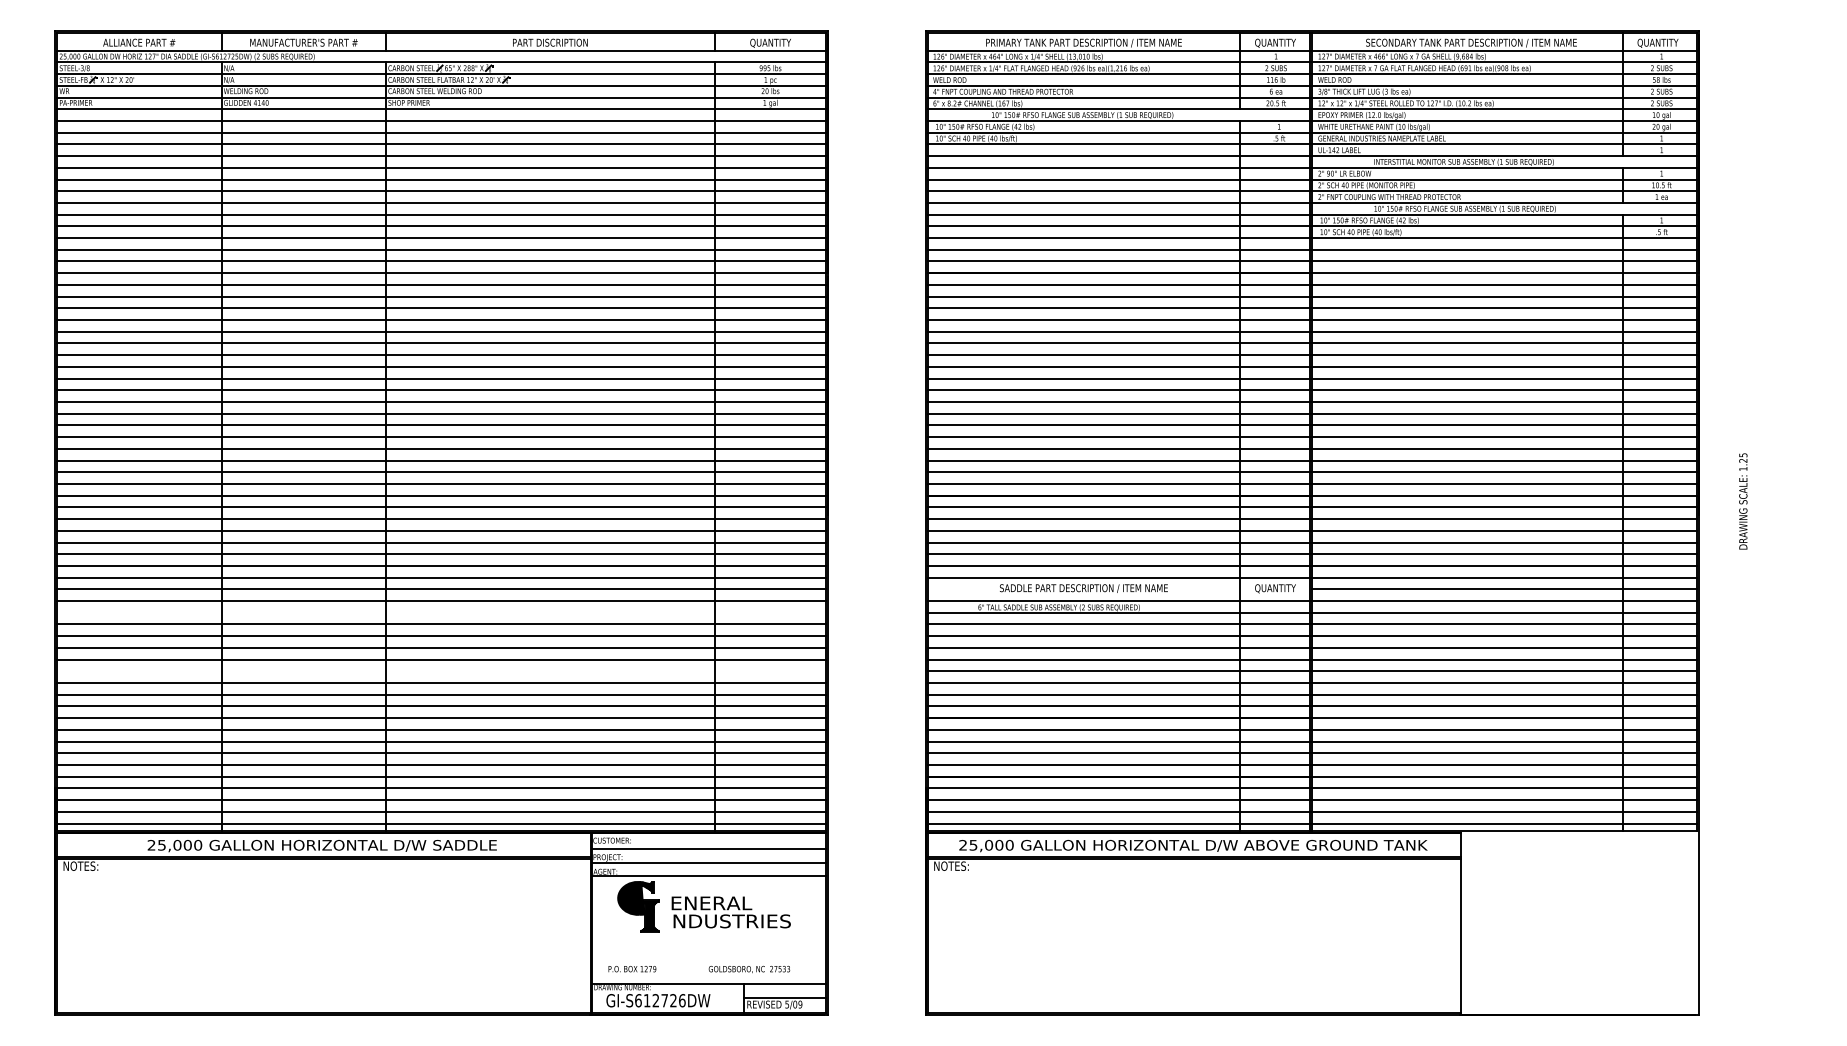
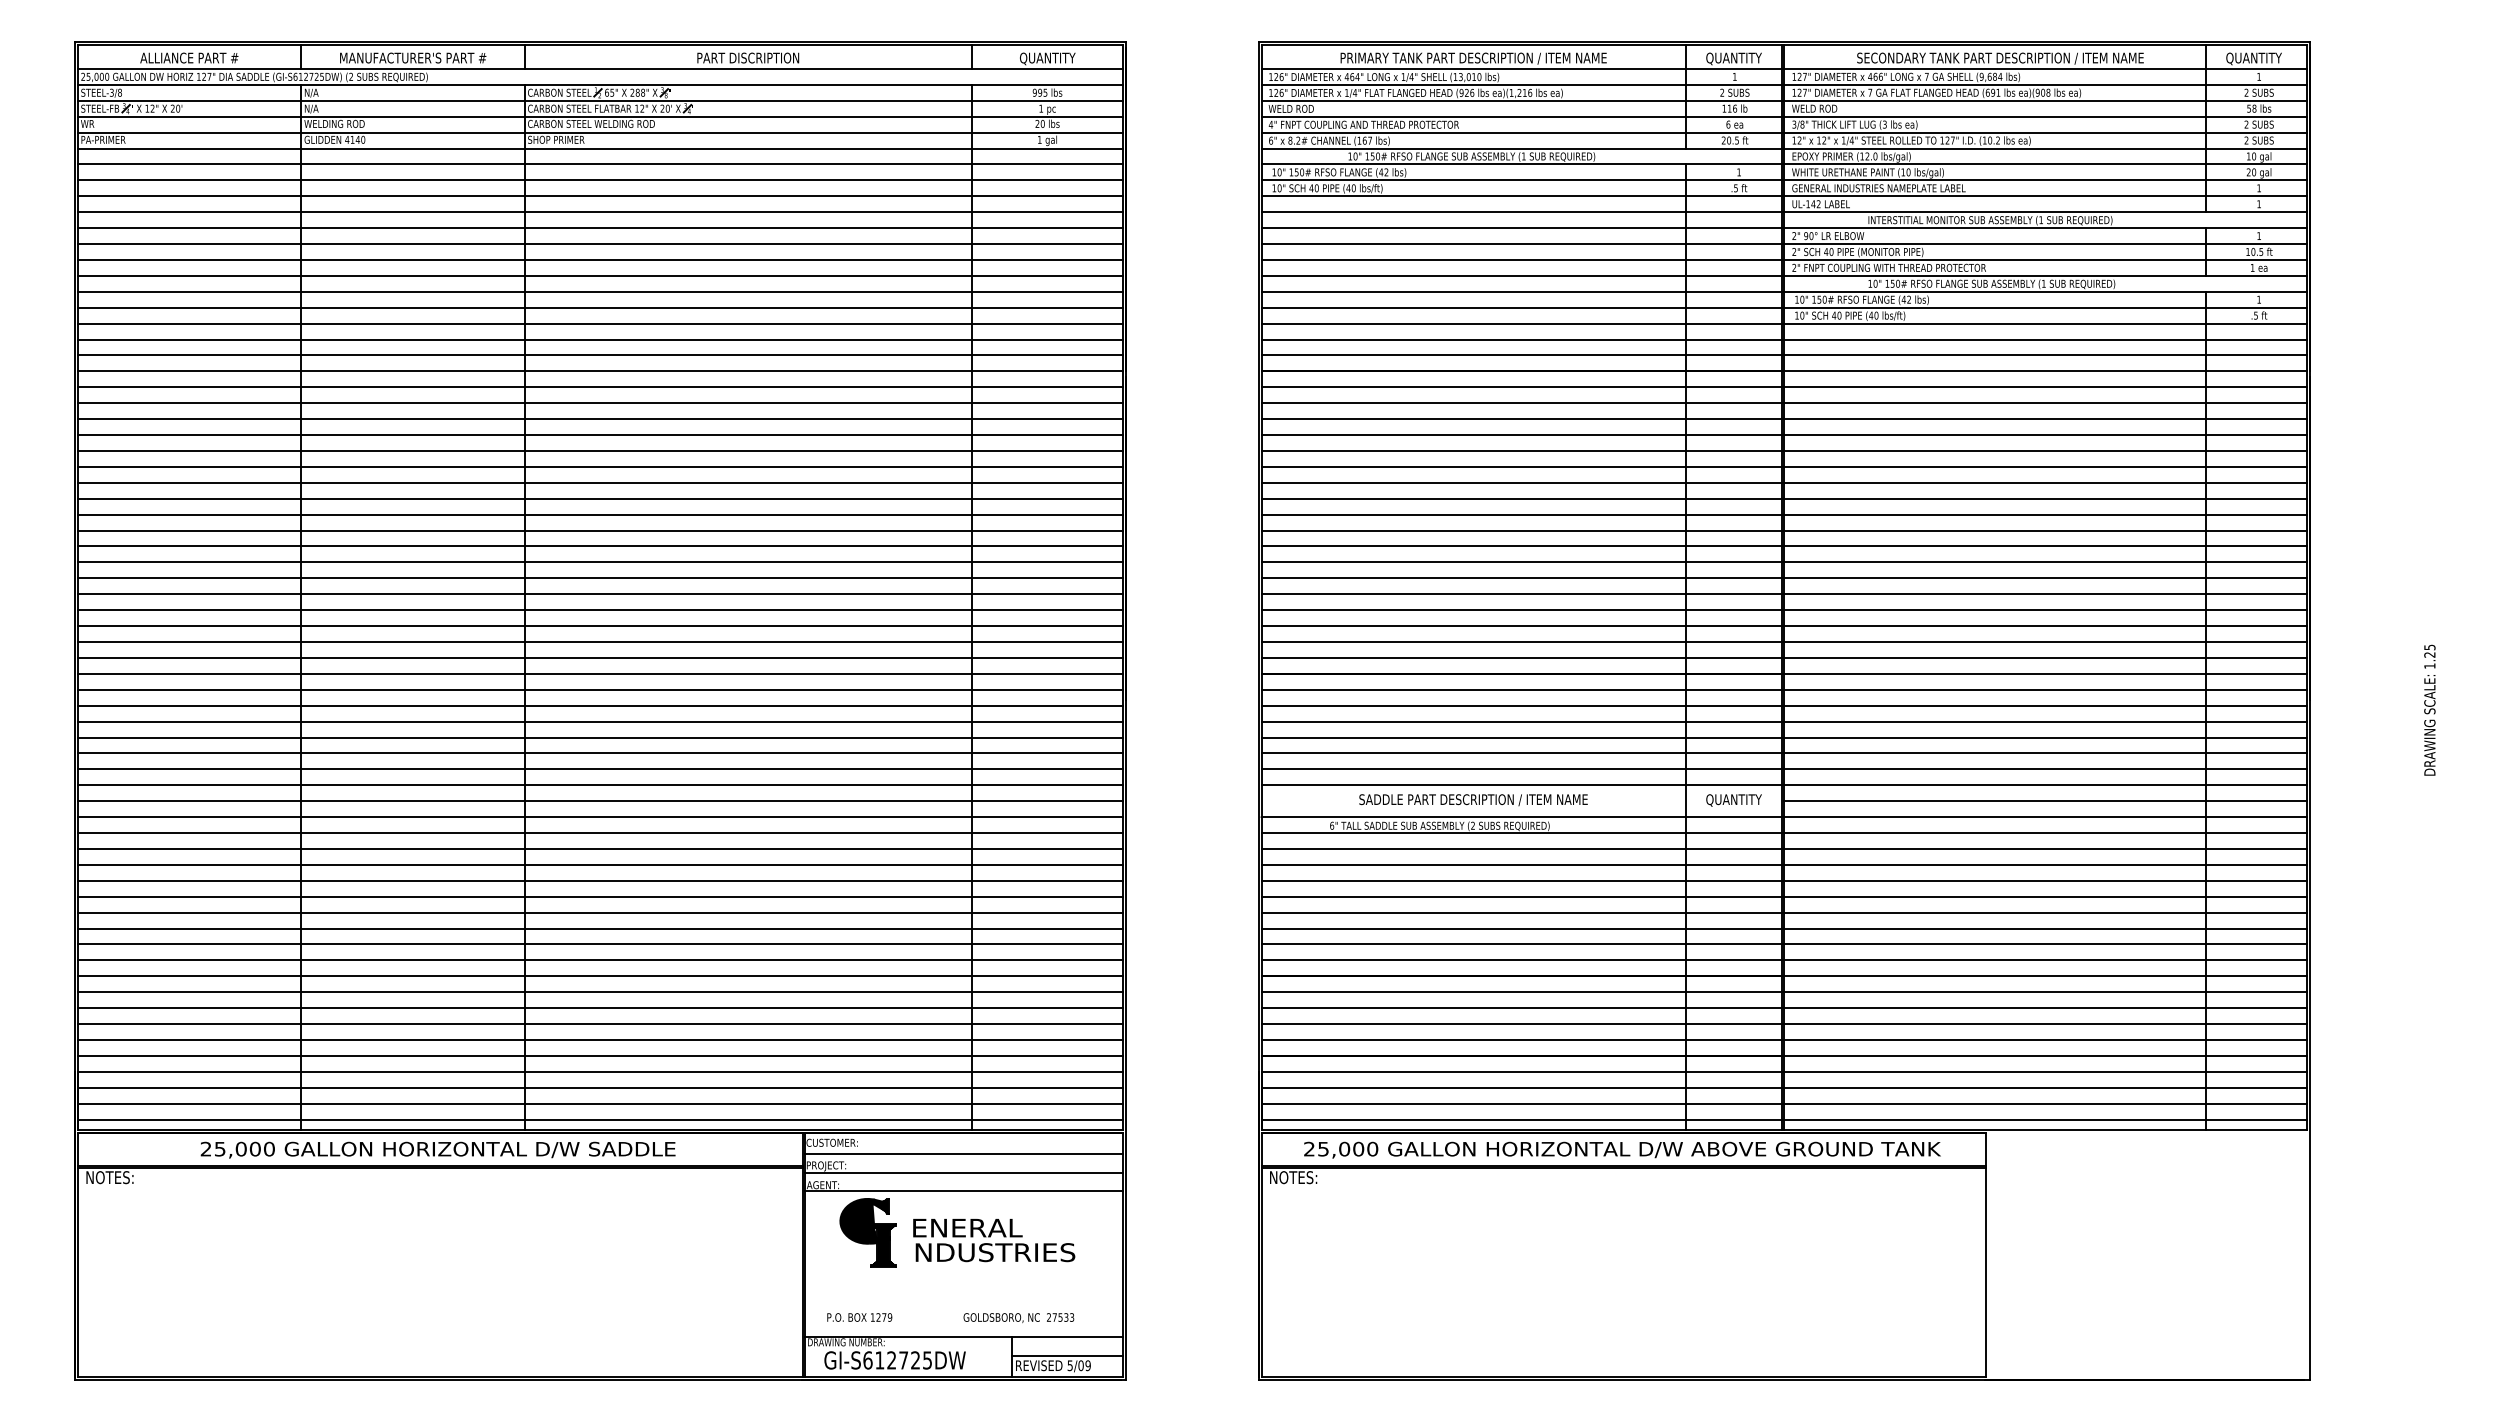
text: (1743, 501) -> (2430, 710), moved
line: (441, 612) -> (600, 832), added
line: (441, 671) -> (600, 912), added
text: (682, 1000) -> (927, 1360), GI-S612726DW -> GI-S612725DW

